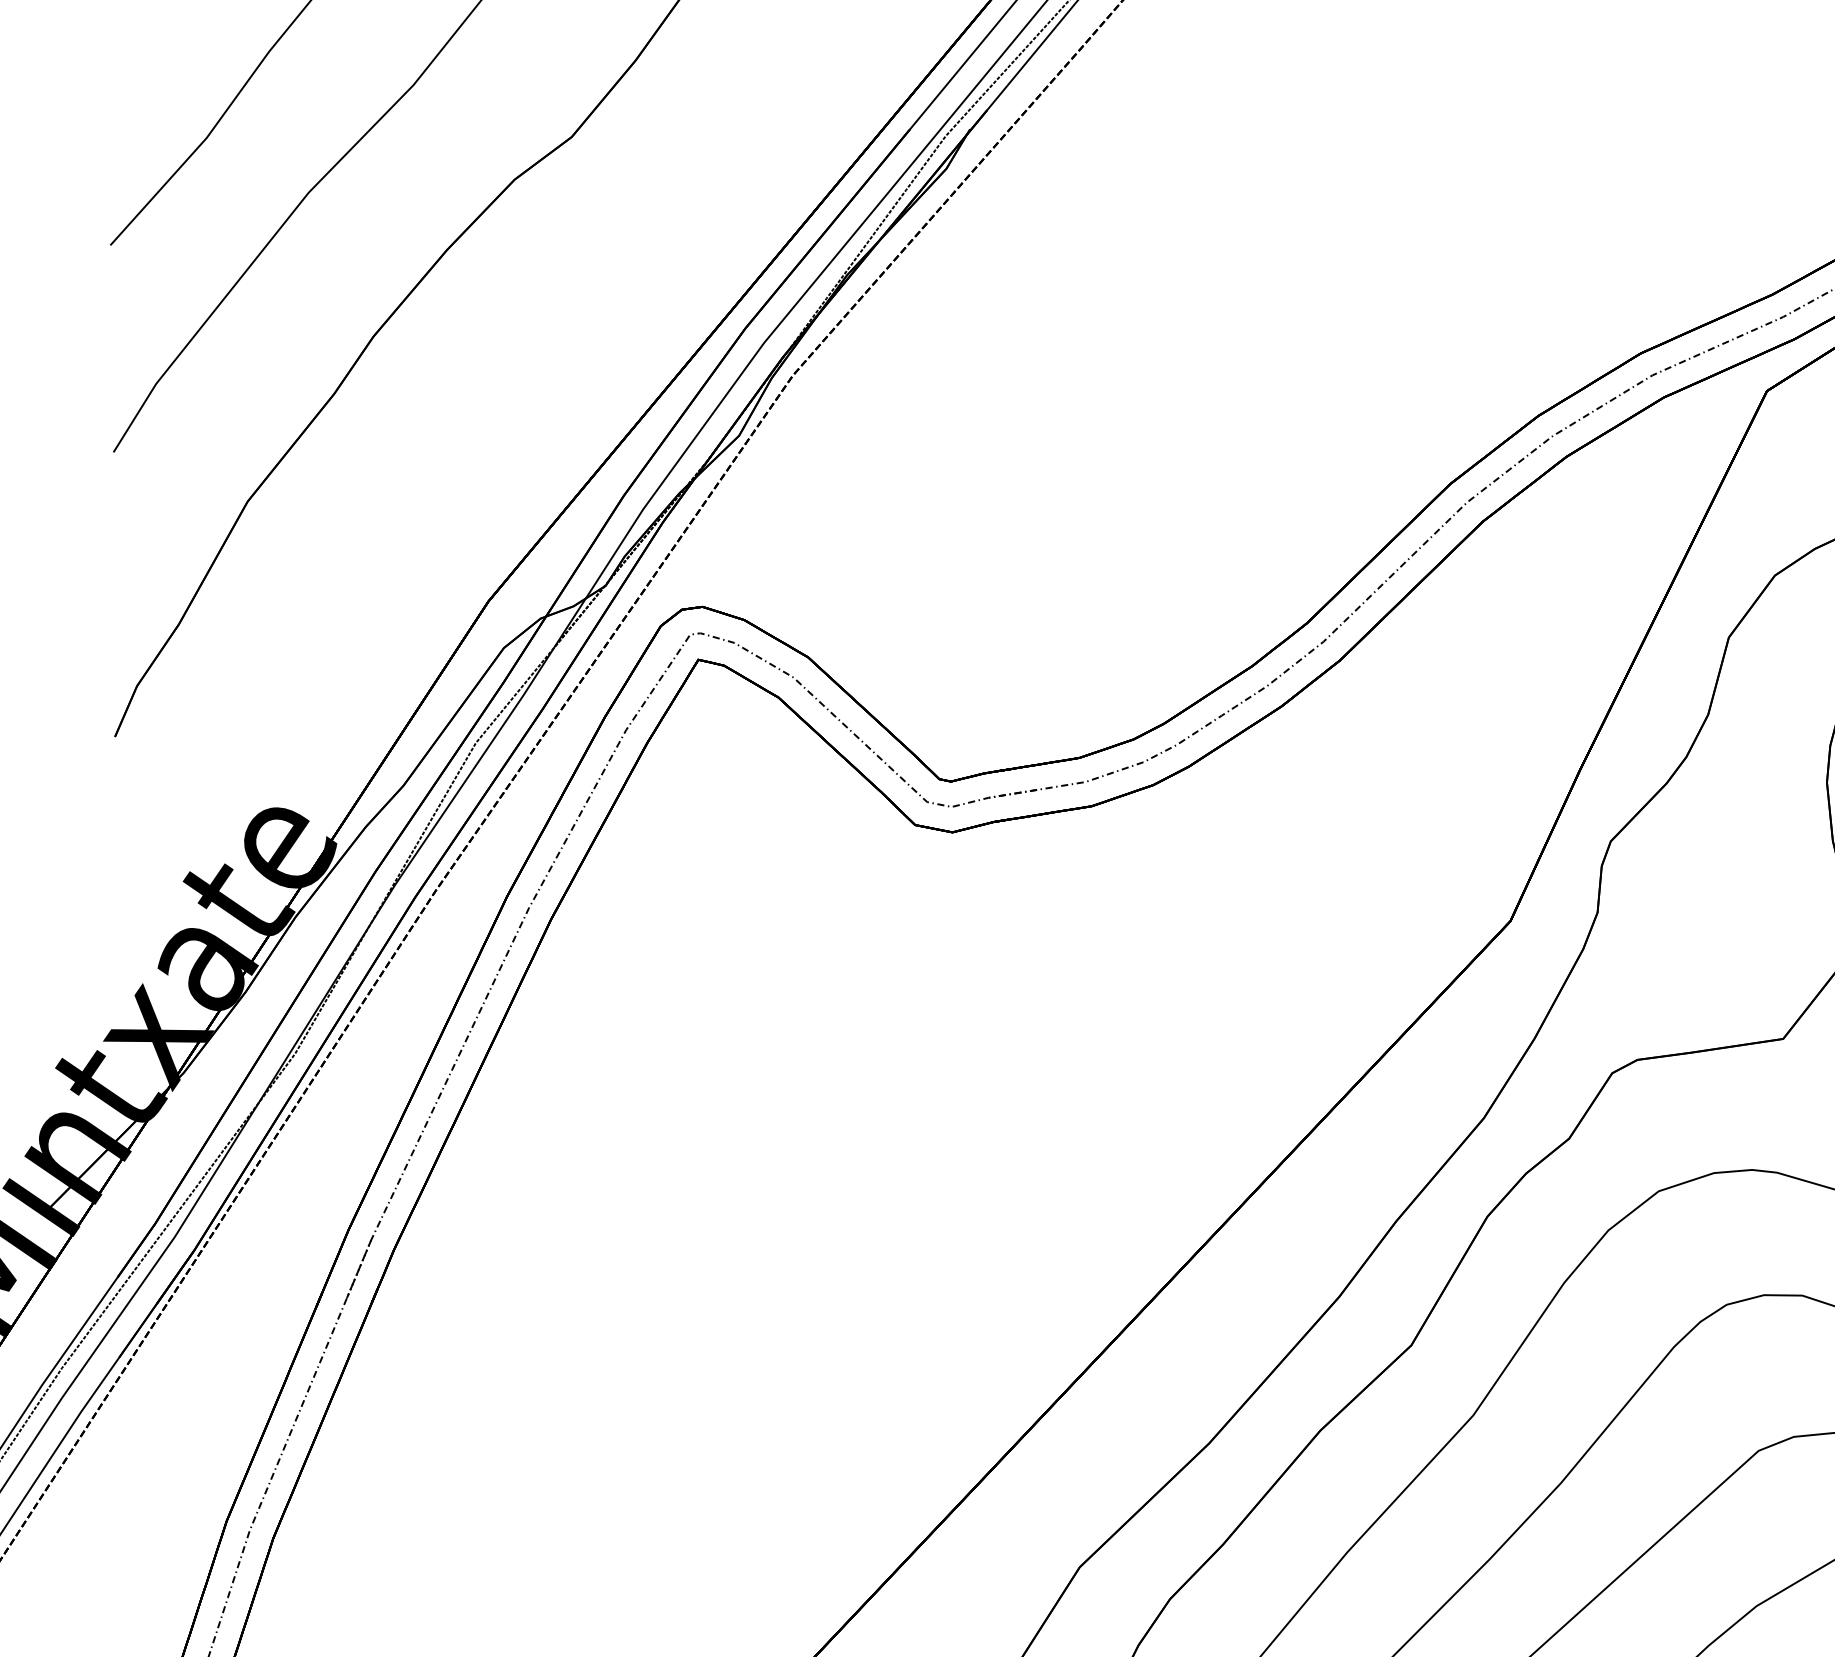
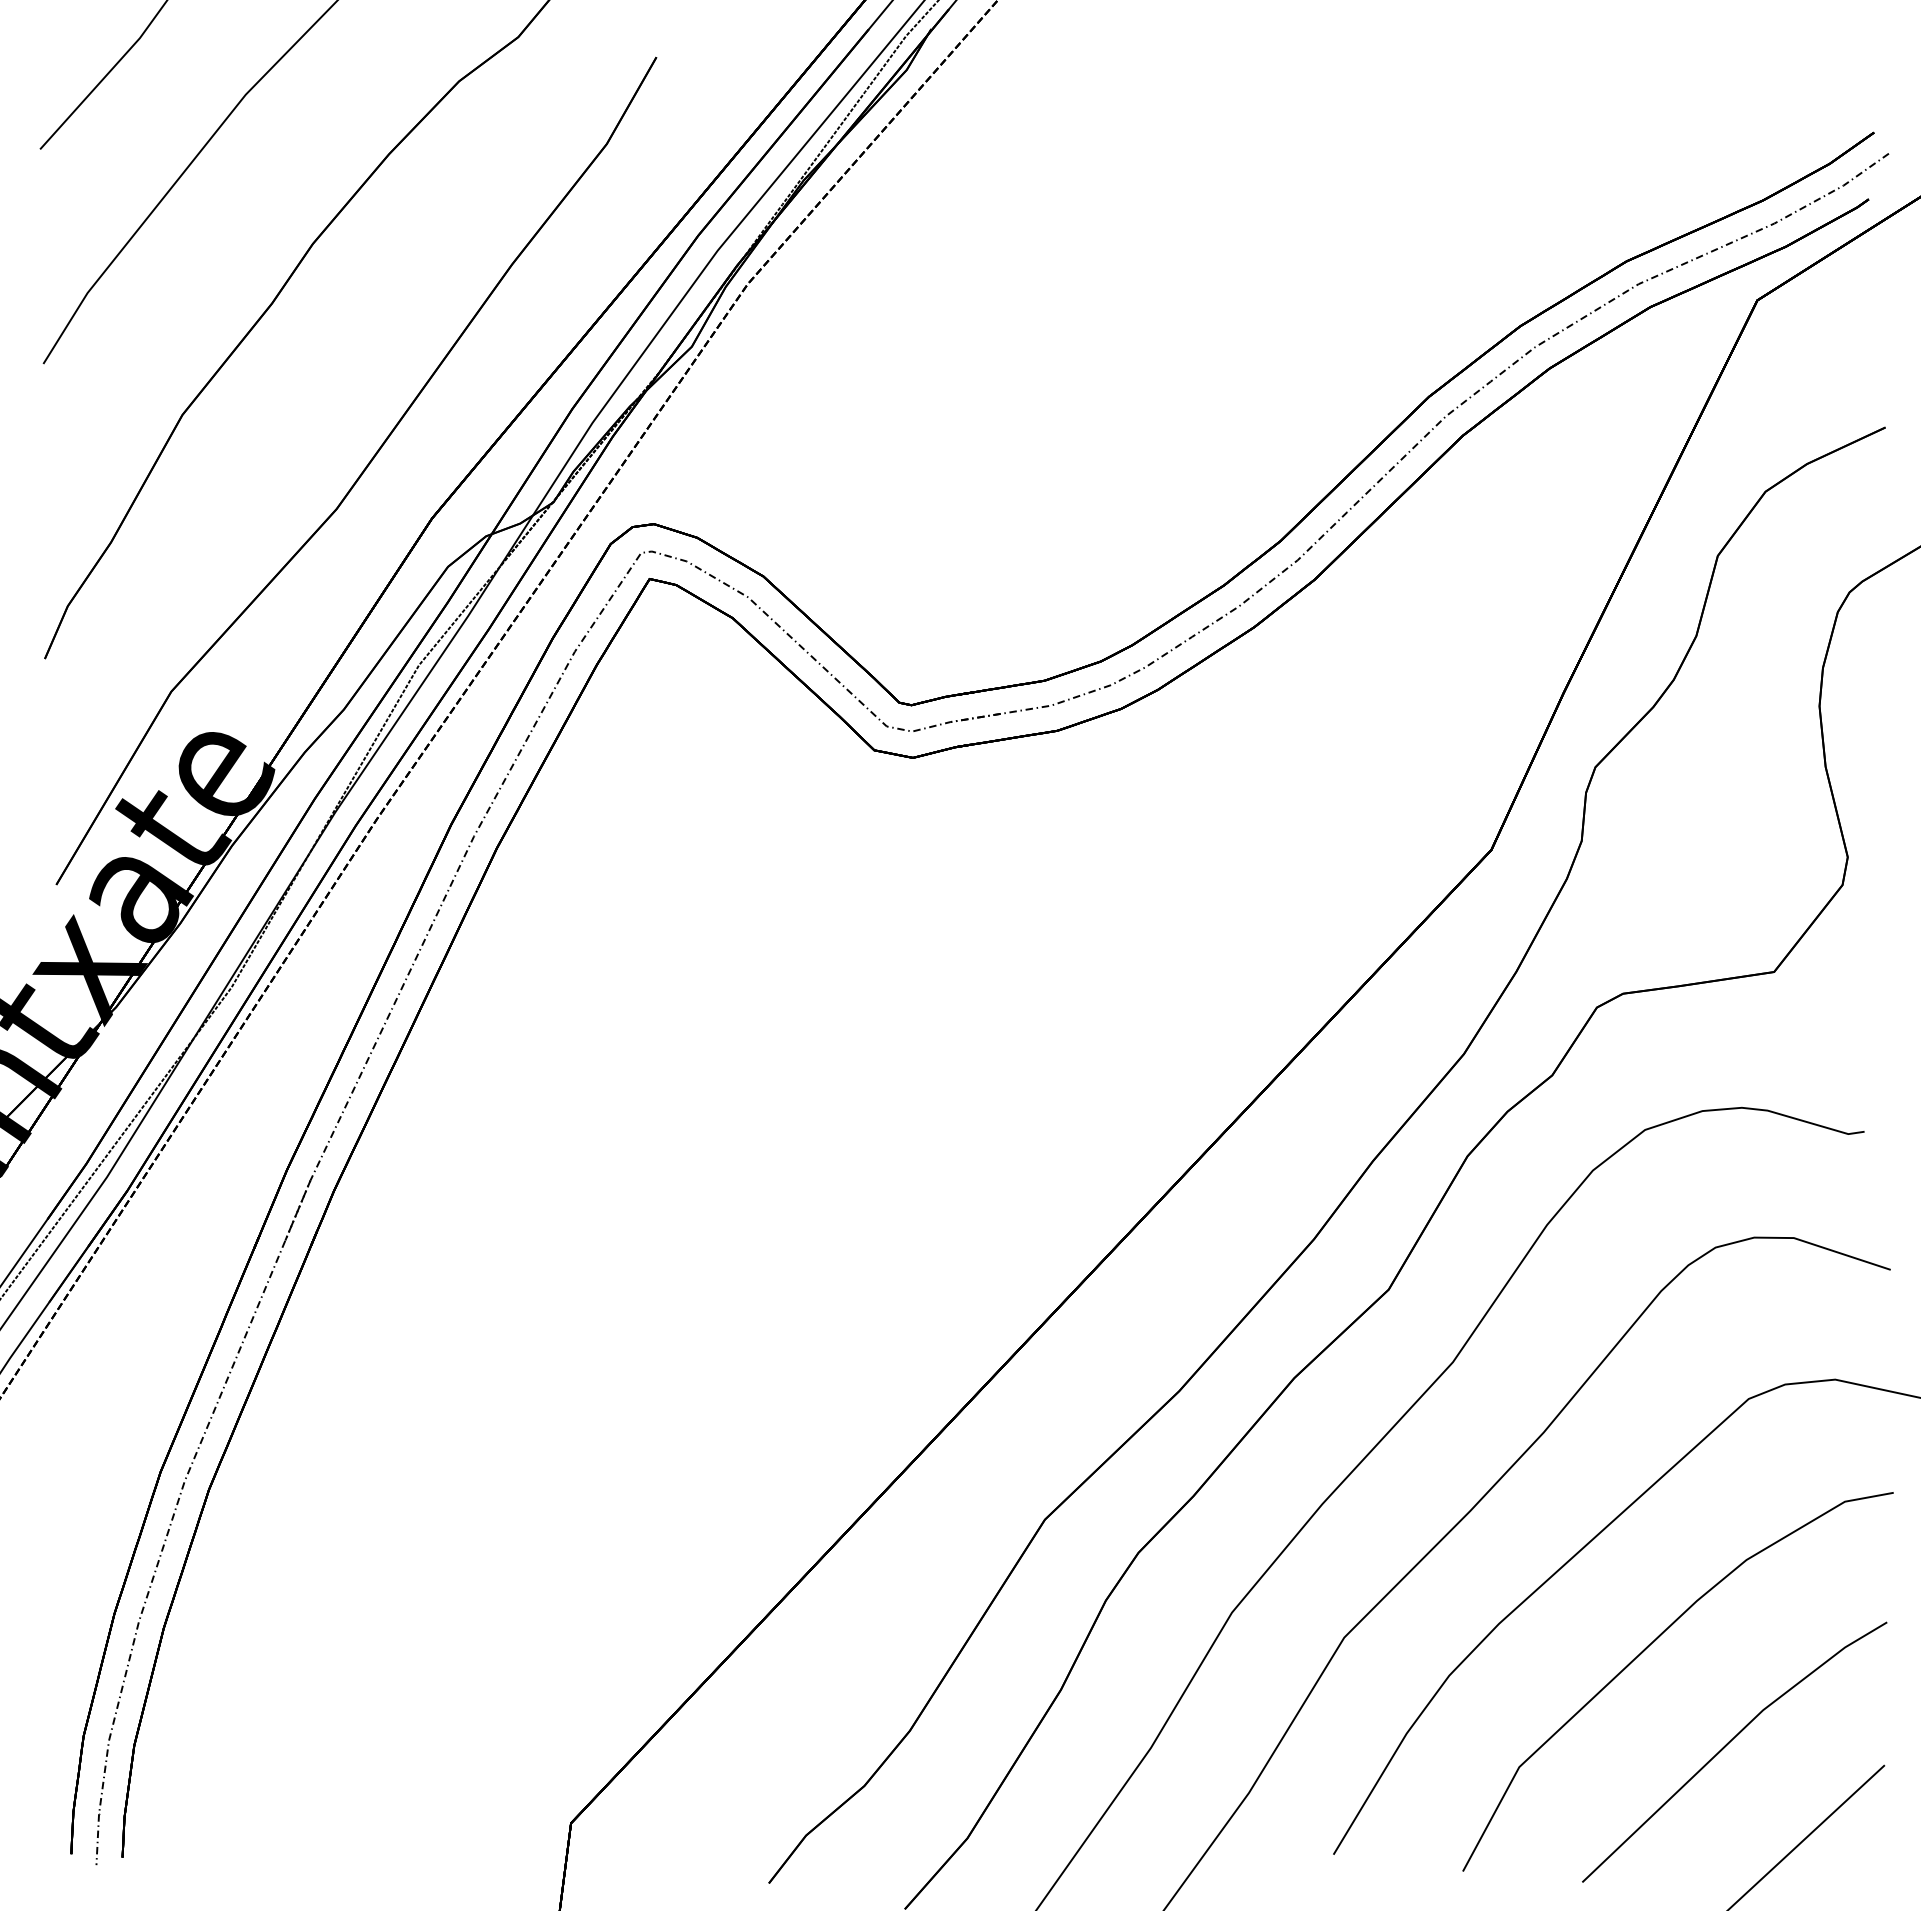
part: (415, 555) -> (356, 470), added

